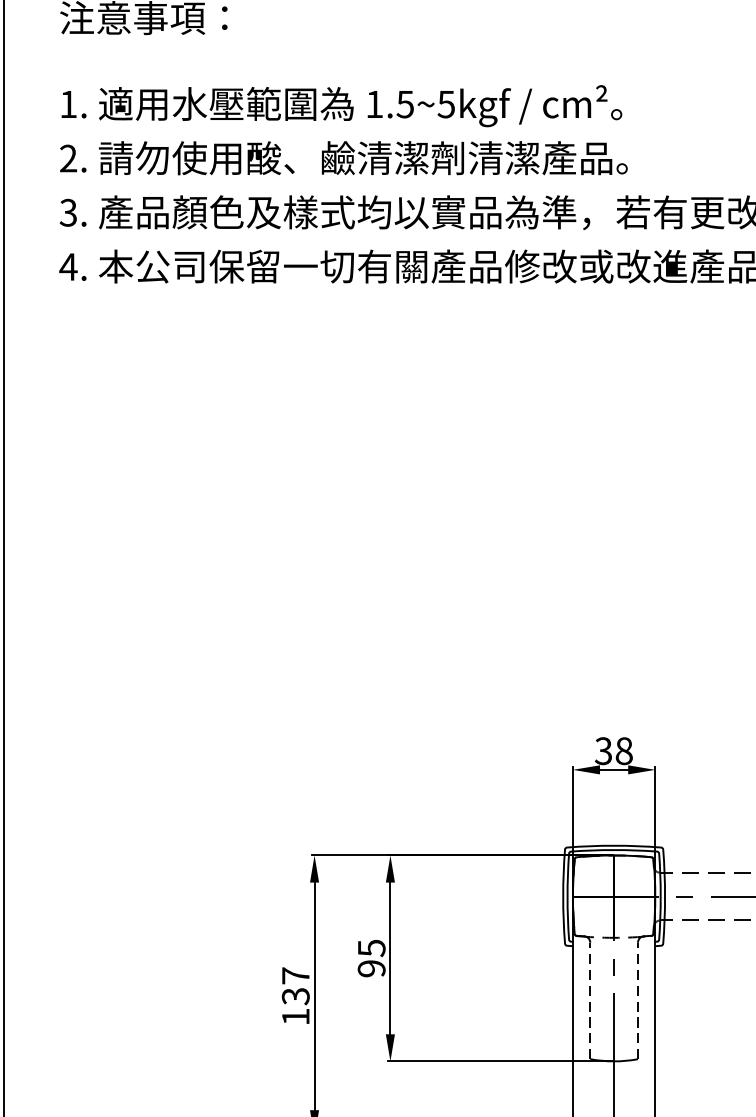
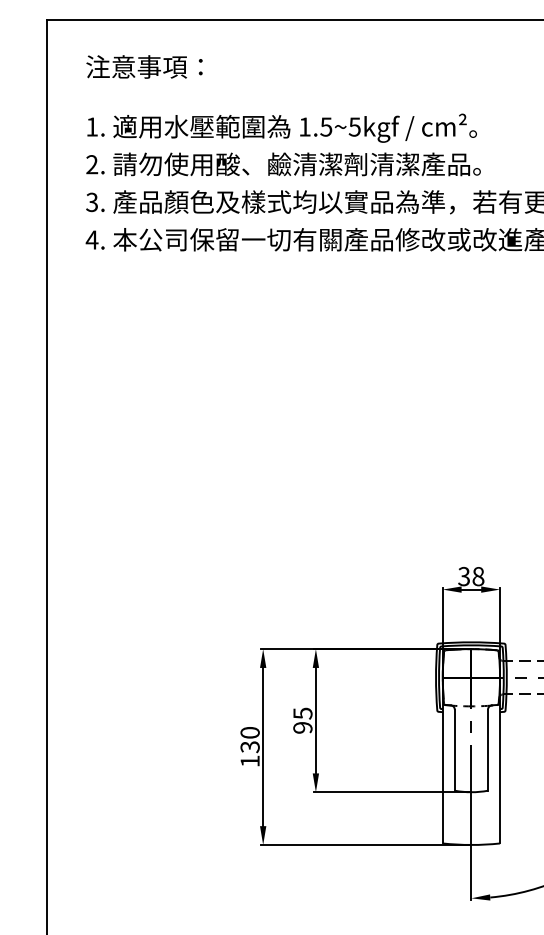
text: (294, 975) -> (249, 732), 137 -> 130
line: (589, 999) -> (454, 749), dashed -> solid
line: (637, 999) -> (487, 749), dashed -> solid

